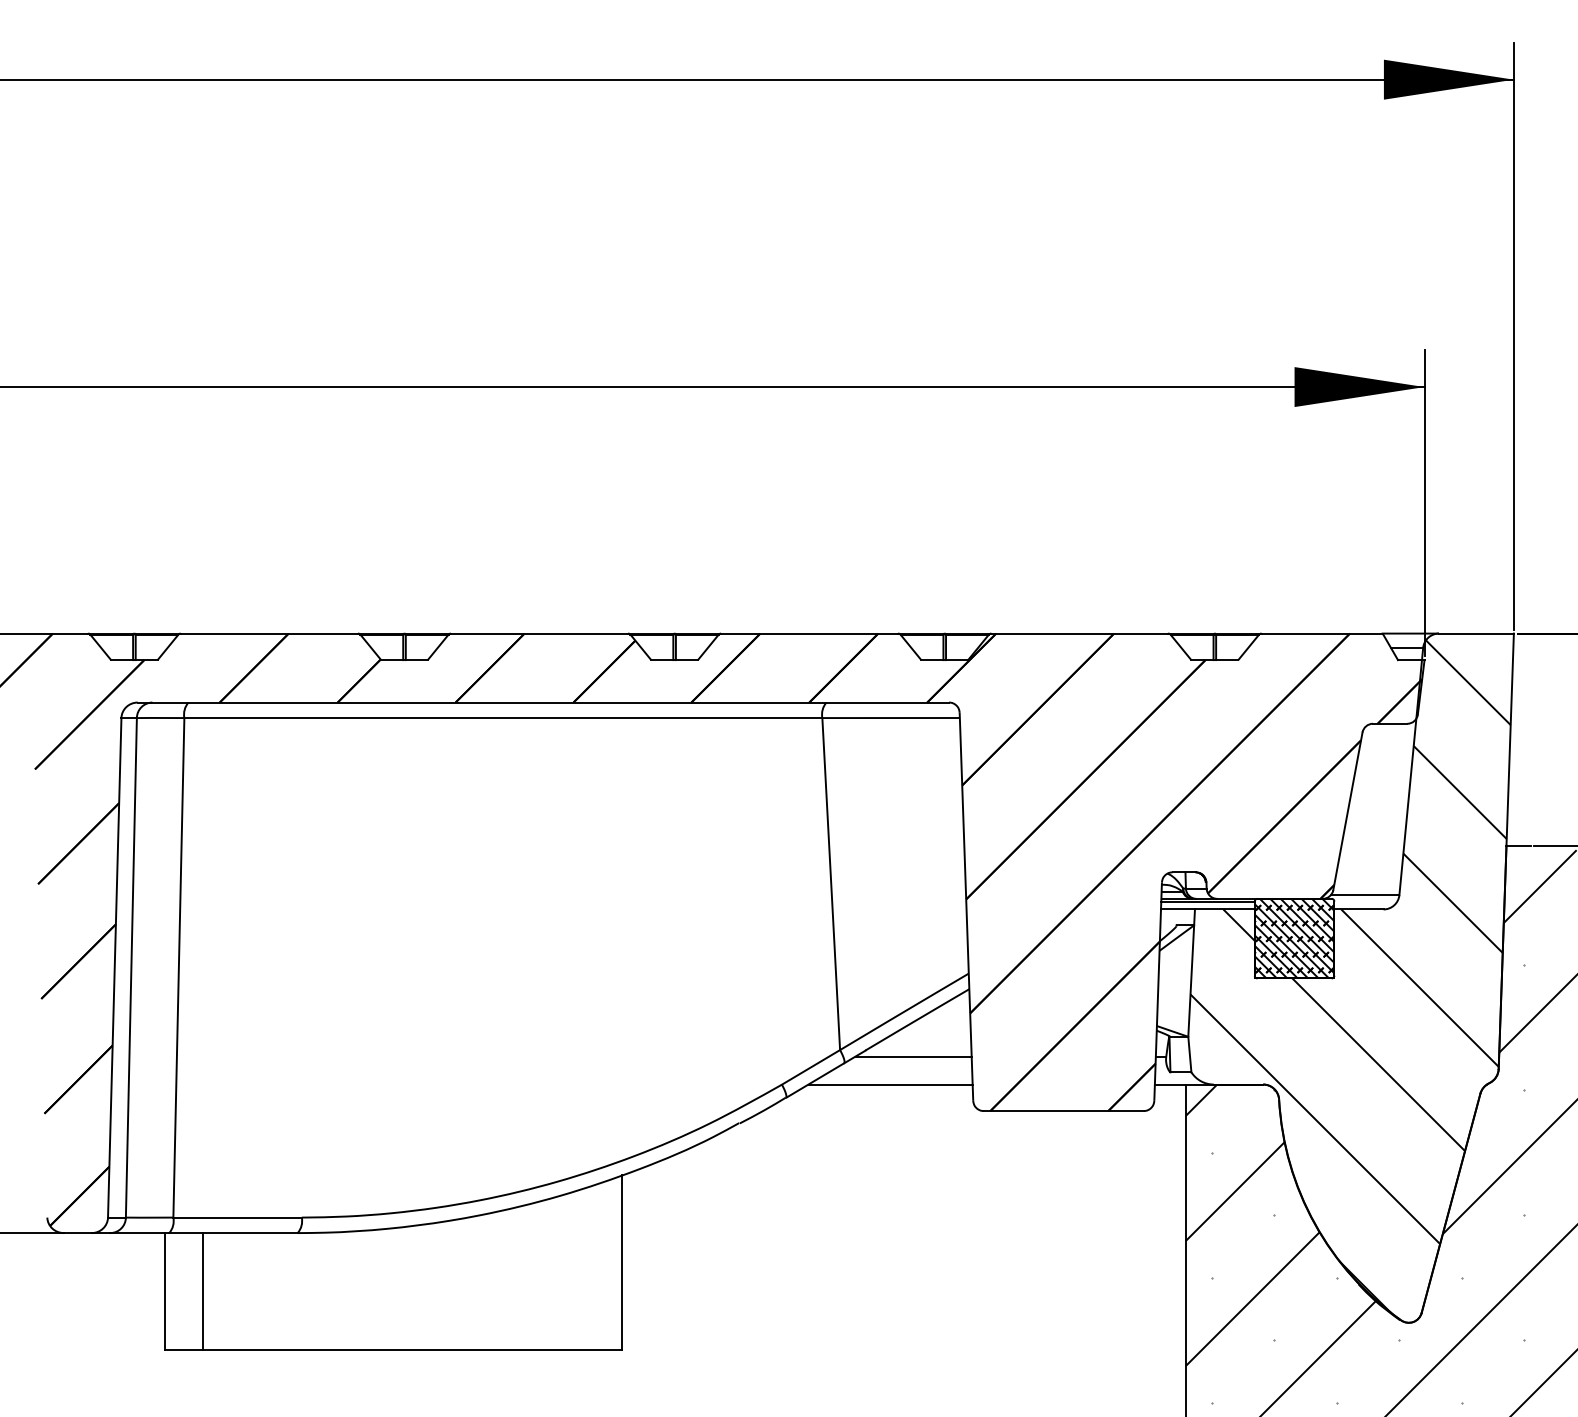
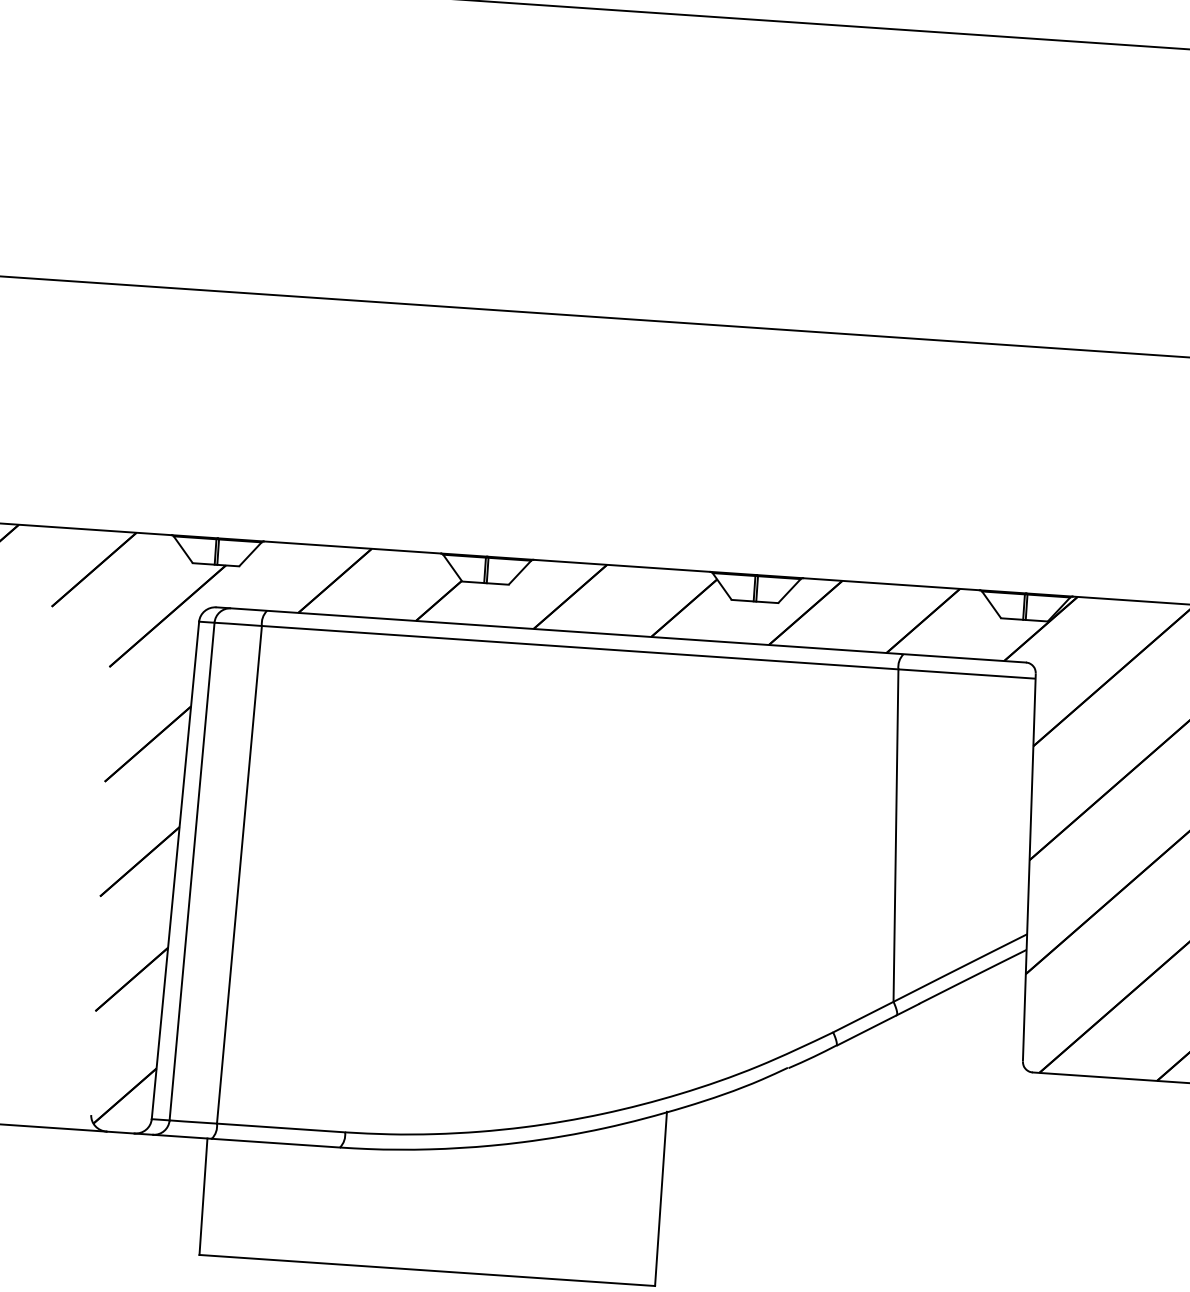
line: (913, 1056) -> (966, 1013), removed
line: (890, 1084) -> (941, 1039), removed
line: (203, 1291) -> (242, 1199), removed

